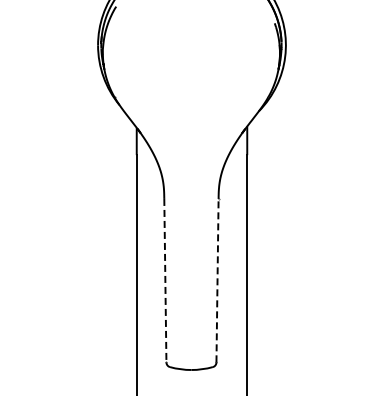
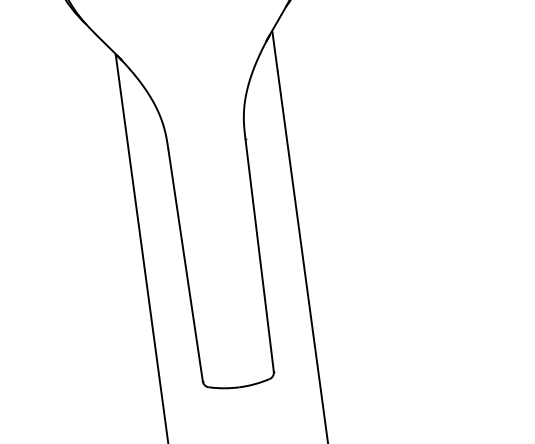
line: (165, 280) -> (185, 265), dashed -> solid
line: (217, 280) -> (259, 255), dashed -> solid

